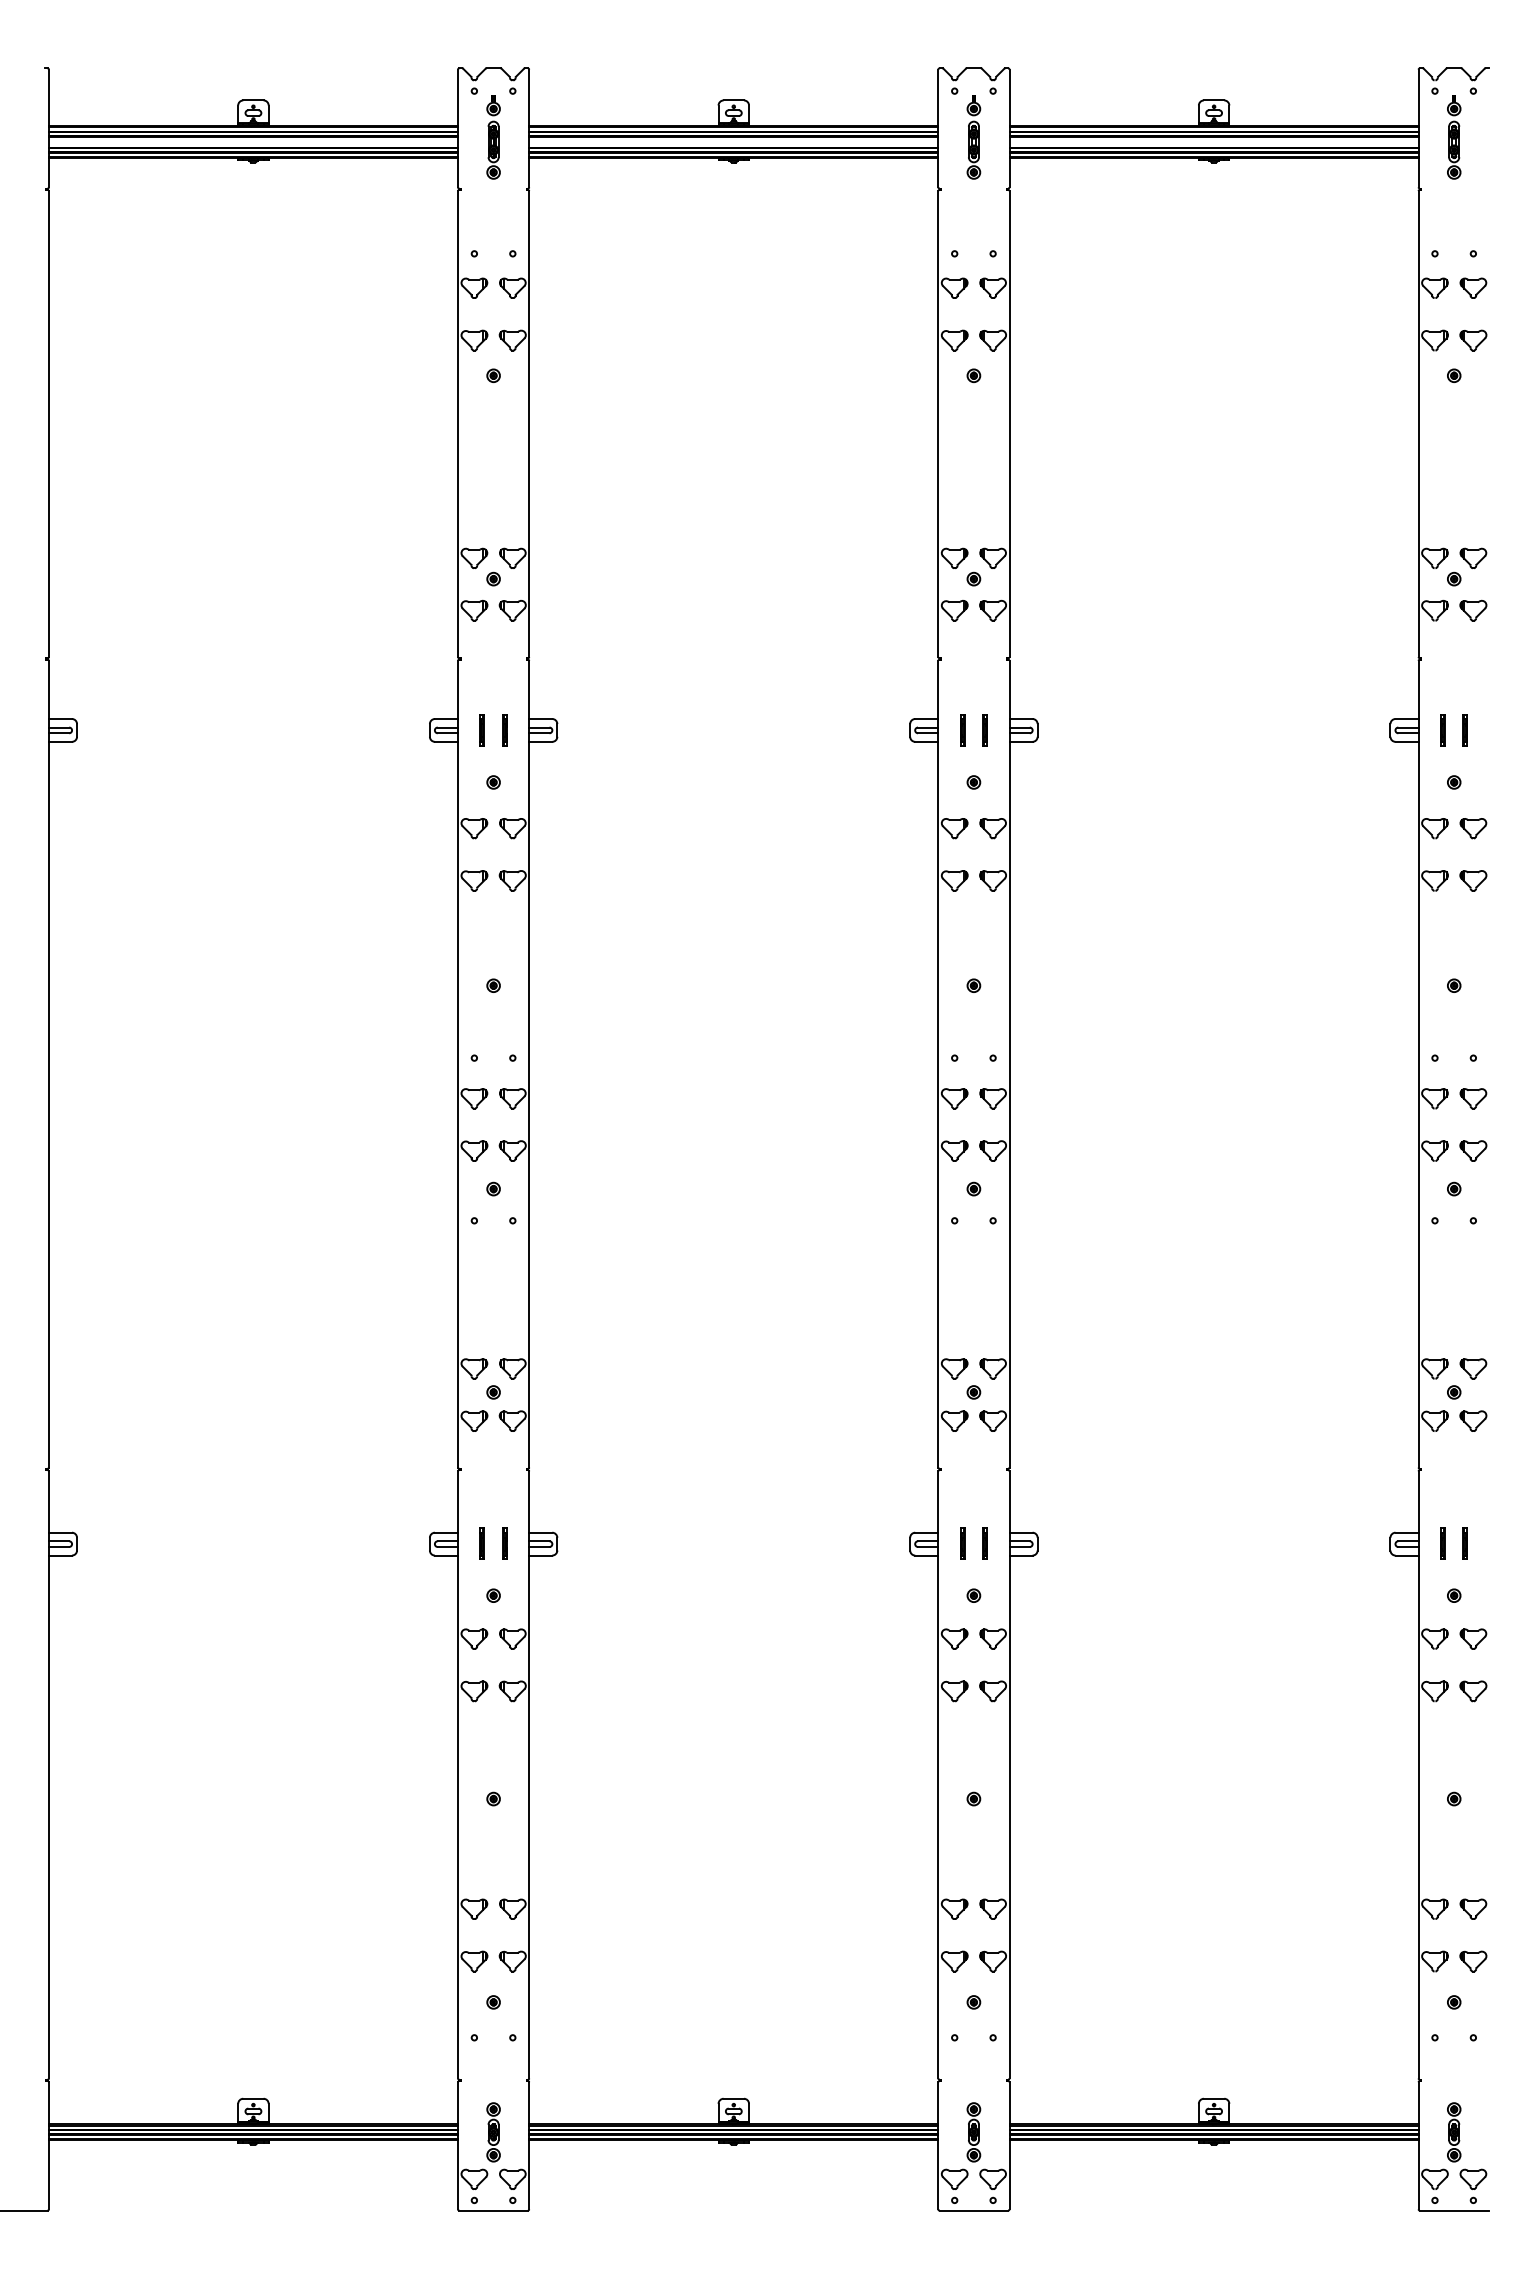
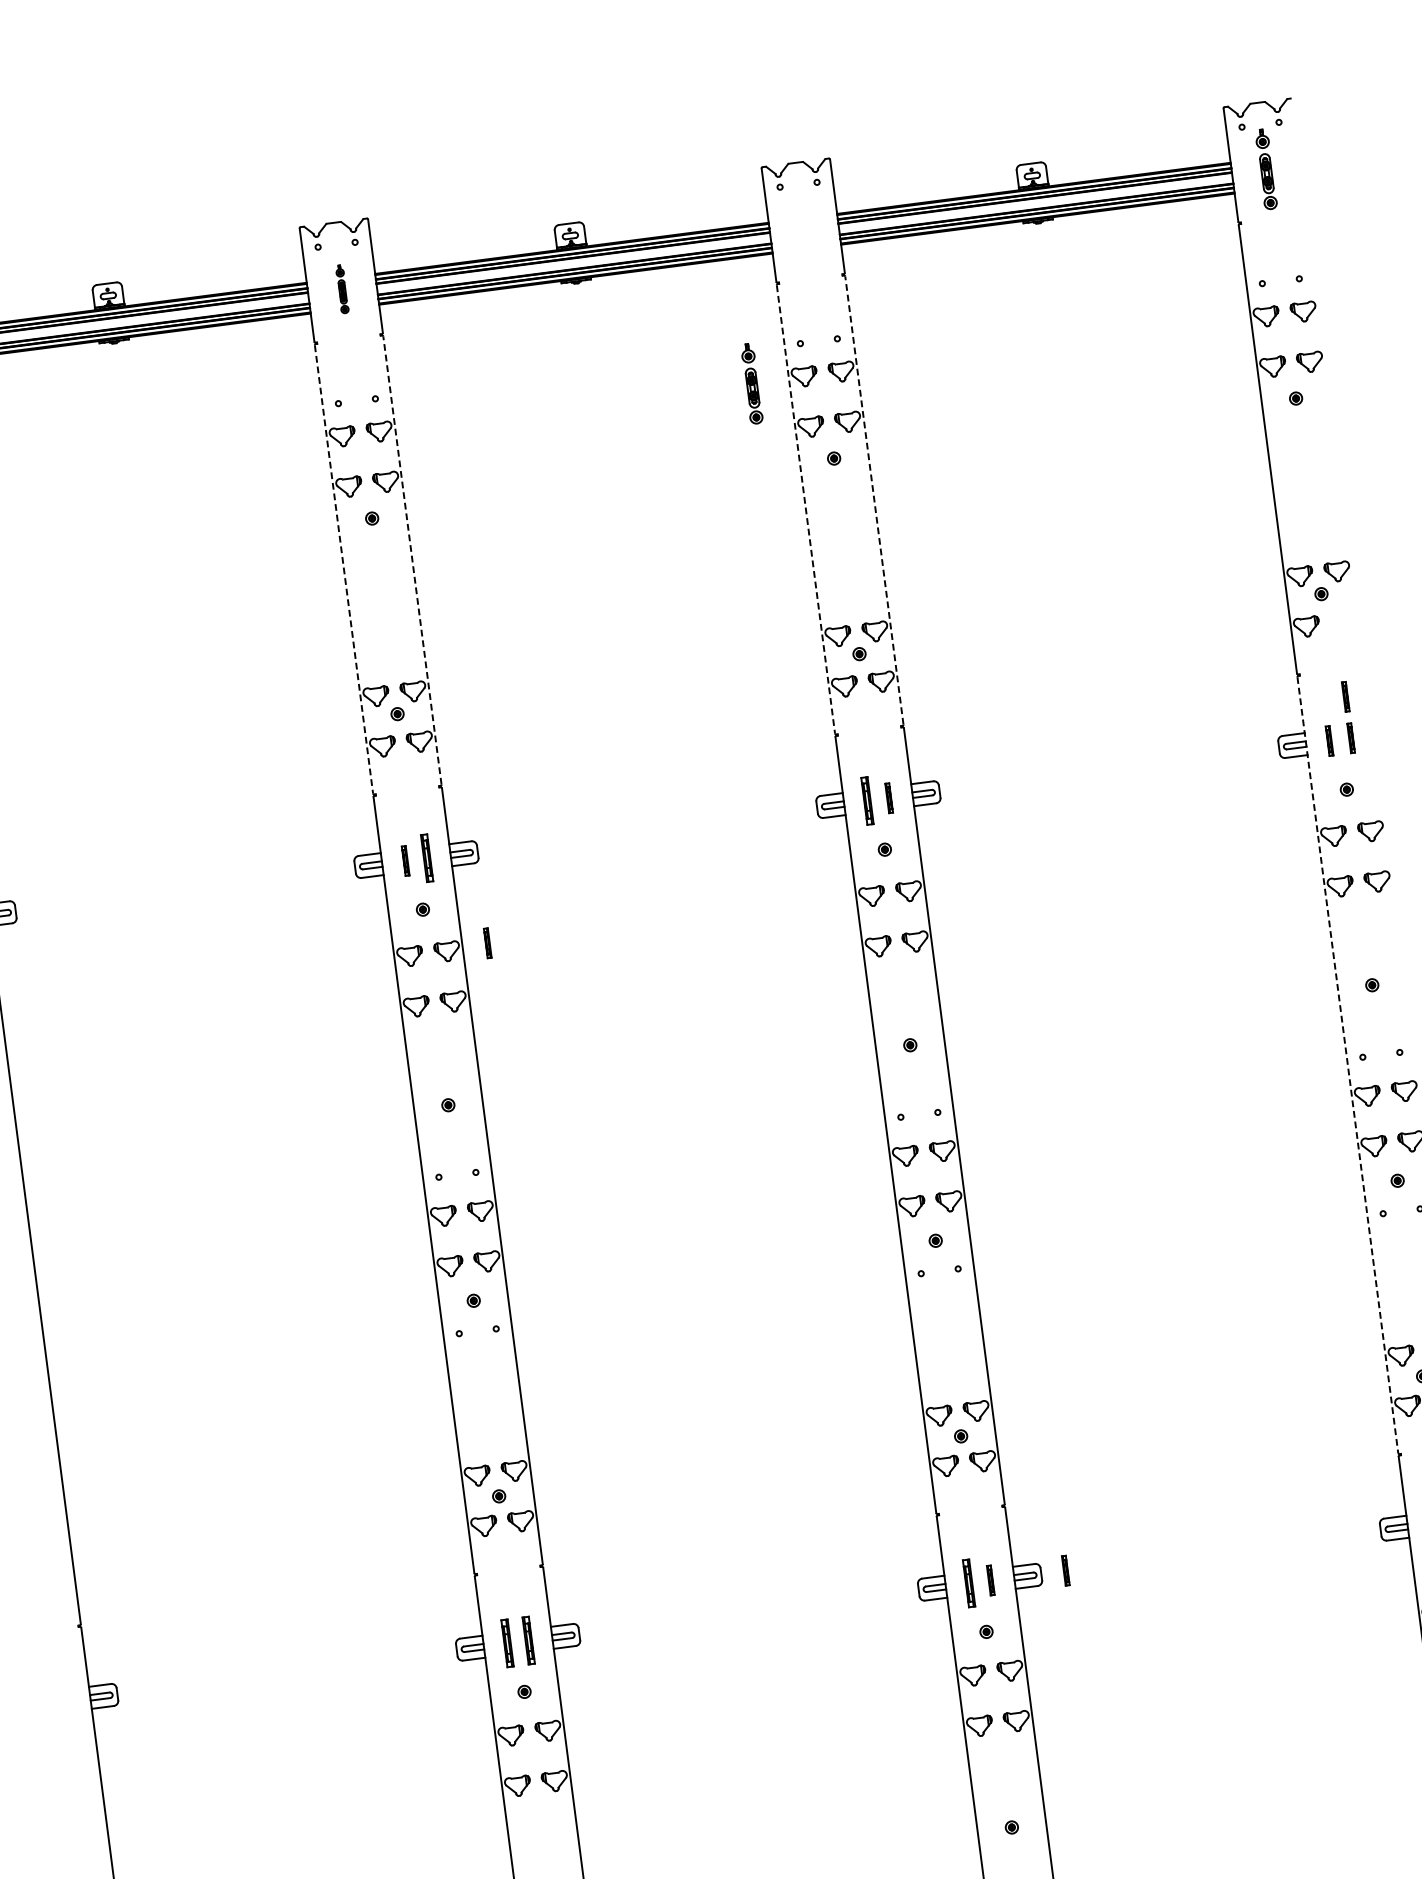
part: (493, 137) -> (342, 289), size x0.6
part: (973, 137) -> (751, 383), moved
line: (458, 424) -> (344, 569), solid -> dashed
line: (529, 424) -> (412, 560), solid -> dashed
line: (938, 424) -> (806, 509), solid -> dashed
line: (1009, 424) -> (874, 500), solid -> dashed
part: (1473, 610) -> (1343, 621), removed
part: (1464, 687) -> (1344, 697), added
part: (504, 730) -> (426, 858), size x1.6
part: (962, 730) -> (867, 801), size x1.6
part: (554, 825) -> (486, 943), added
line: (1418, 1064) -> (1347, 1065), solid -> dashed
part: (481, 1543) -> (506, 1643), size x1.6
part: (504, 1543) -> (528, 1640), size x1.6
part: (962, 1543) -> (969, 1583), size x1.6
part: (1062, 1543) -> (1065, 1570), added

